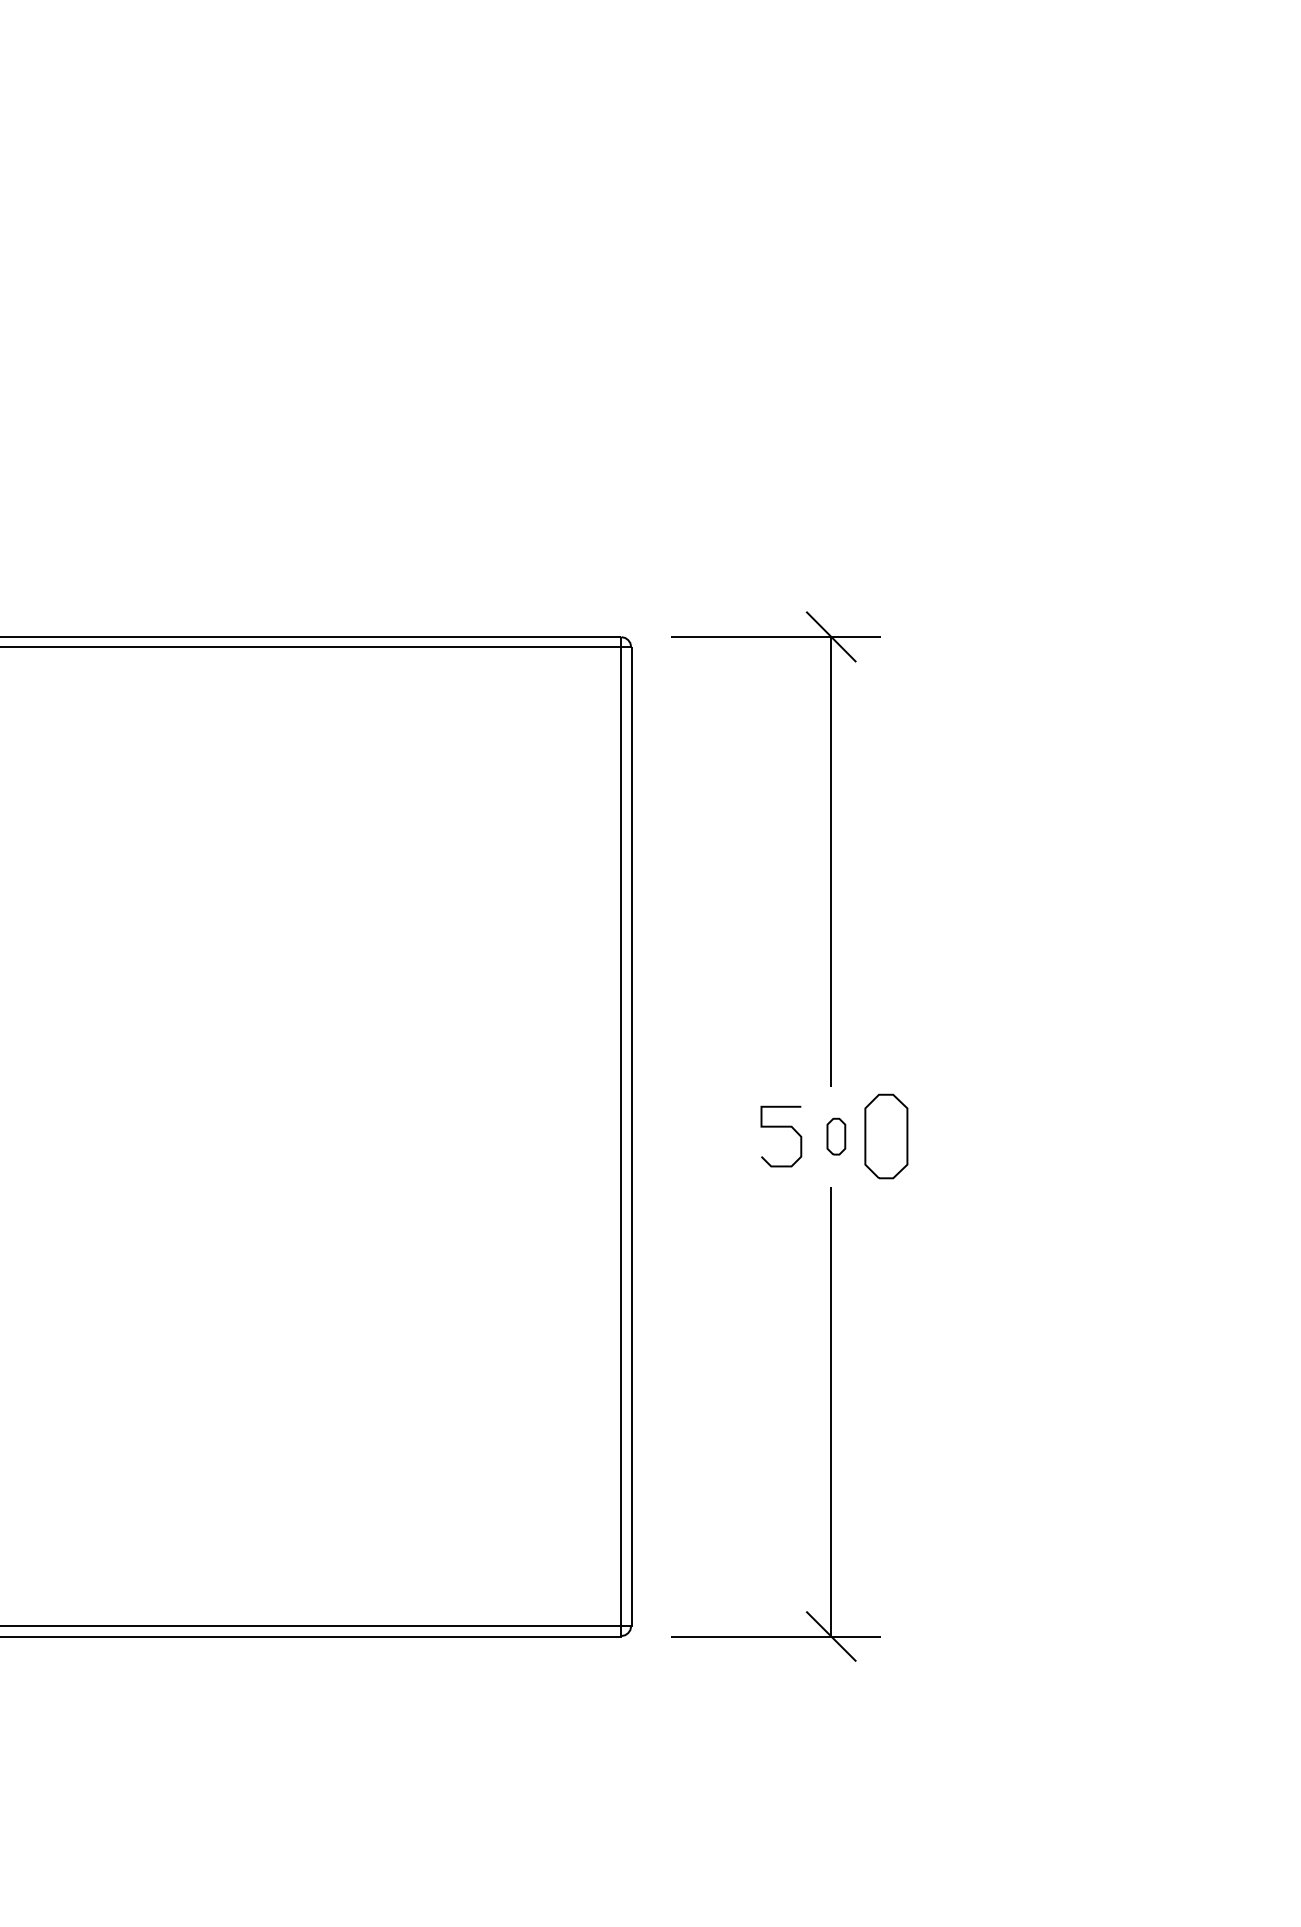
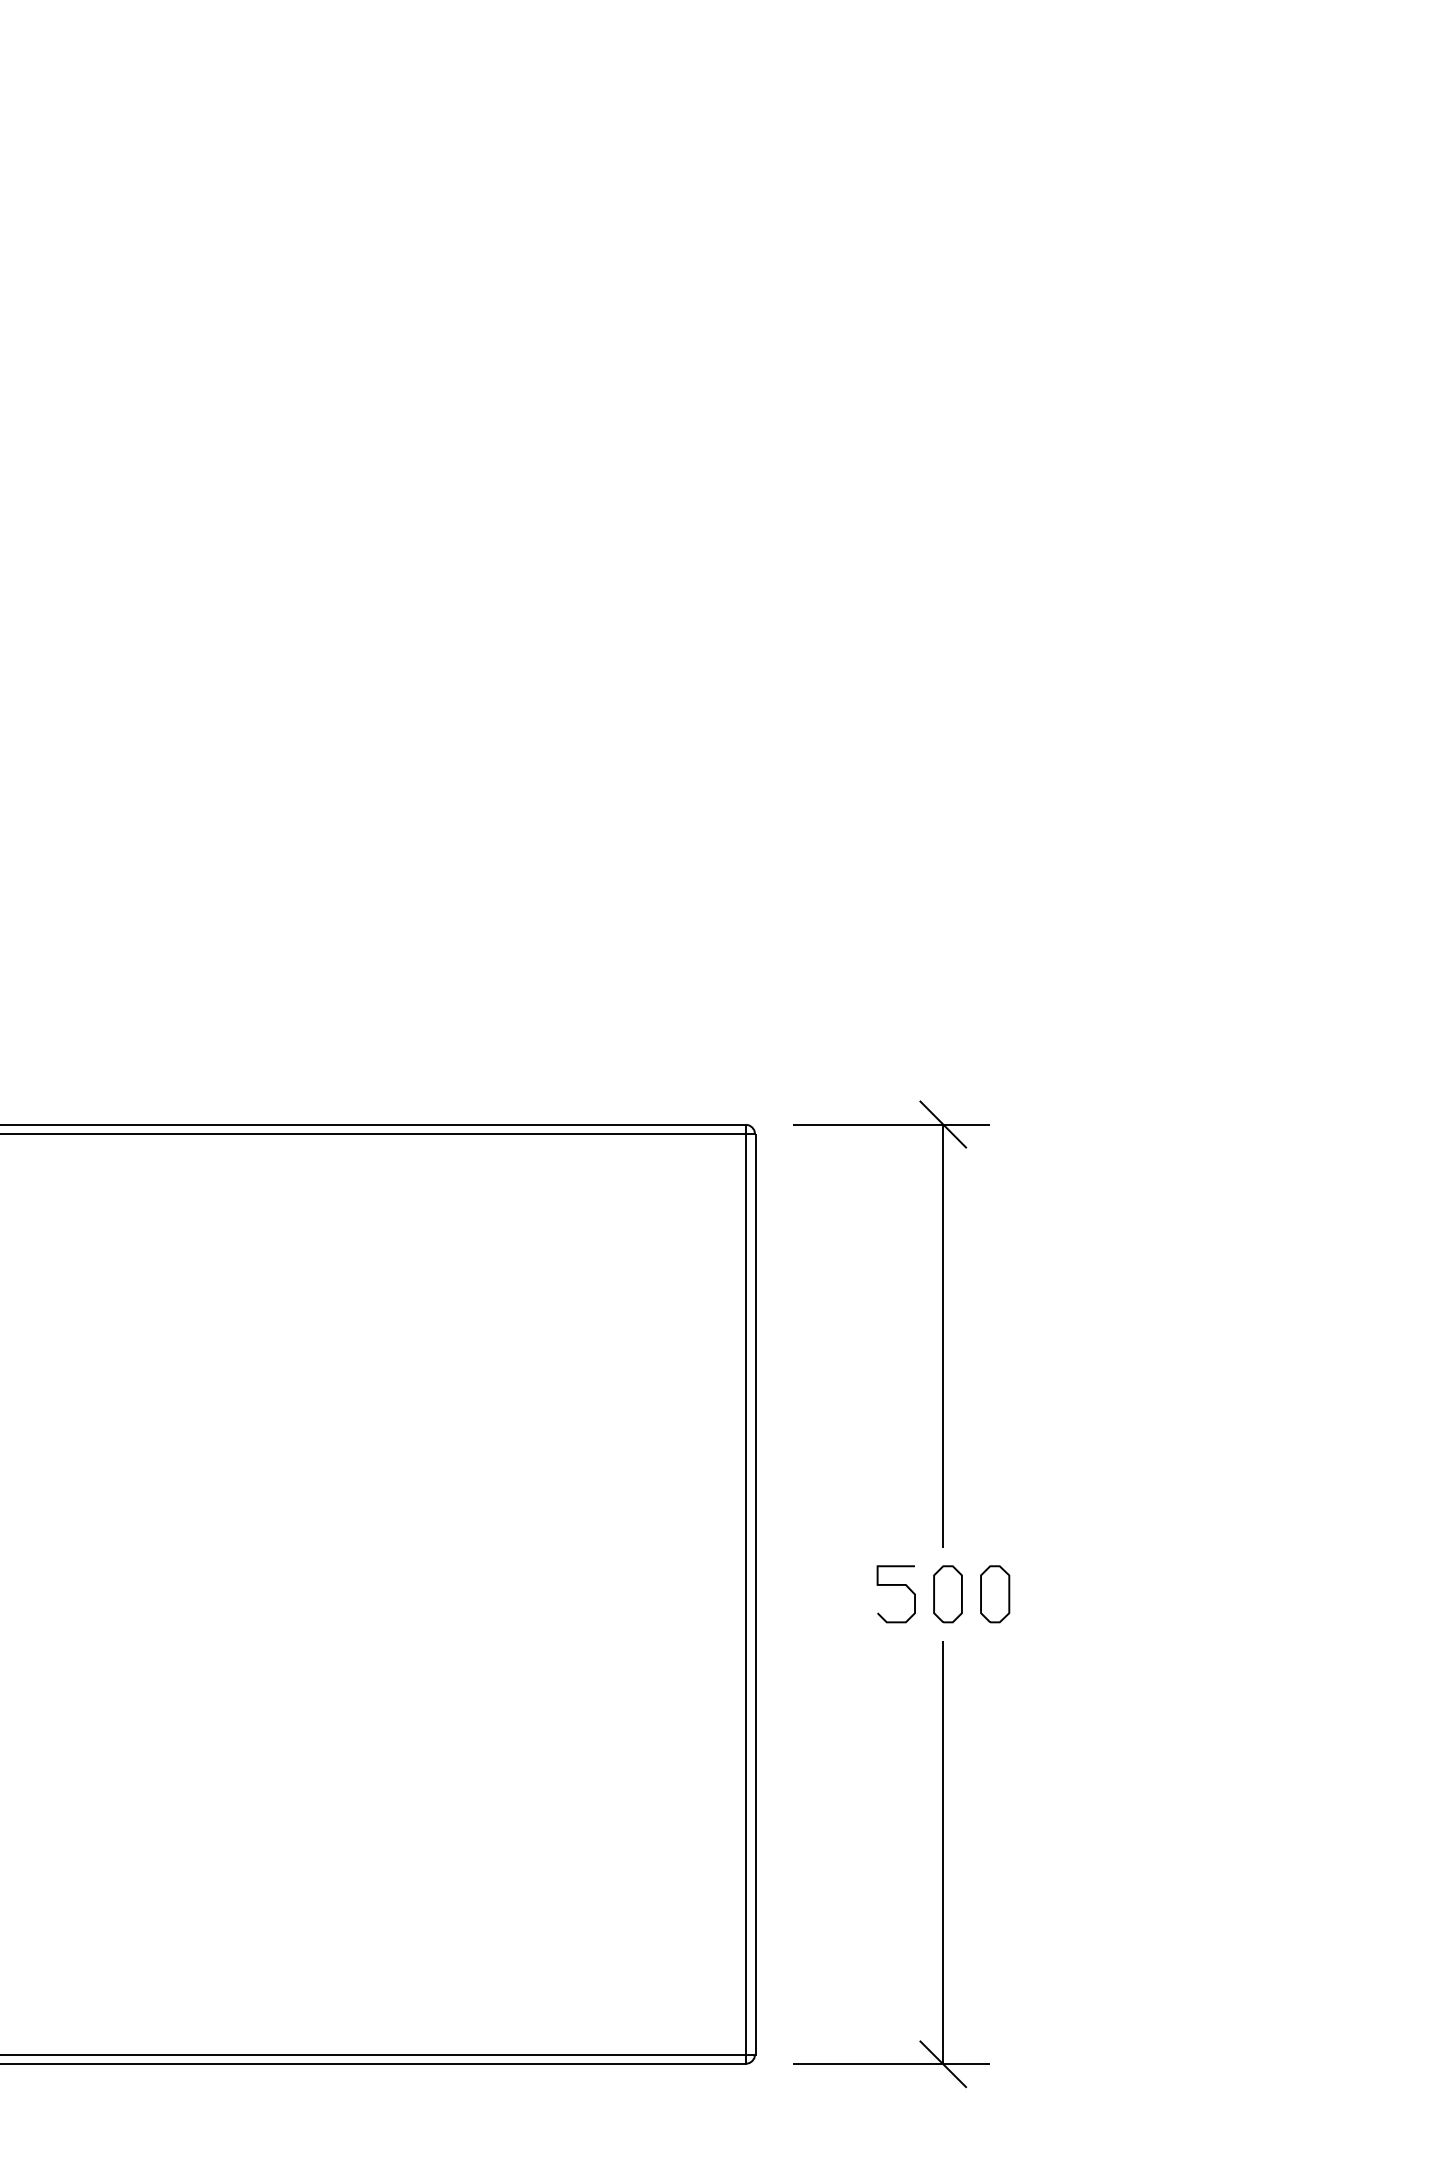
part: (835, 1136) -> (947, 1594), size x1.67
part: (886, 1136) -> (995, 1594), size x0.71

